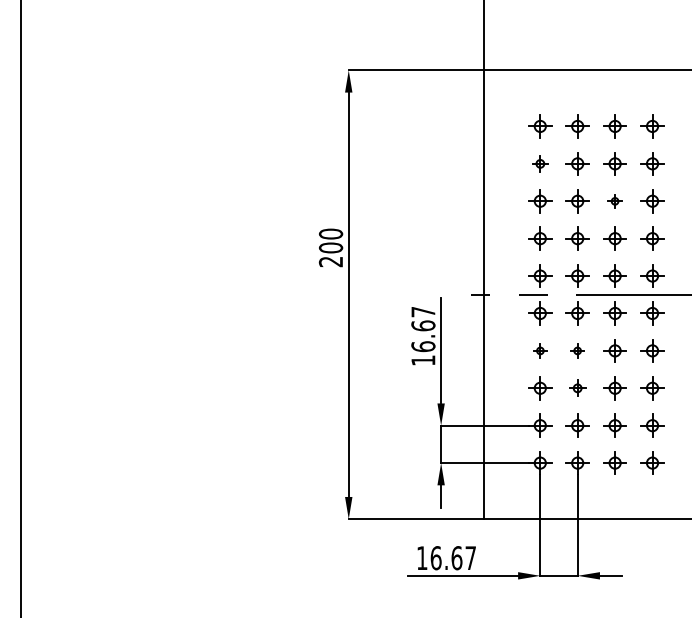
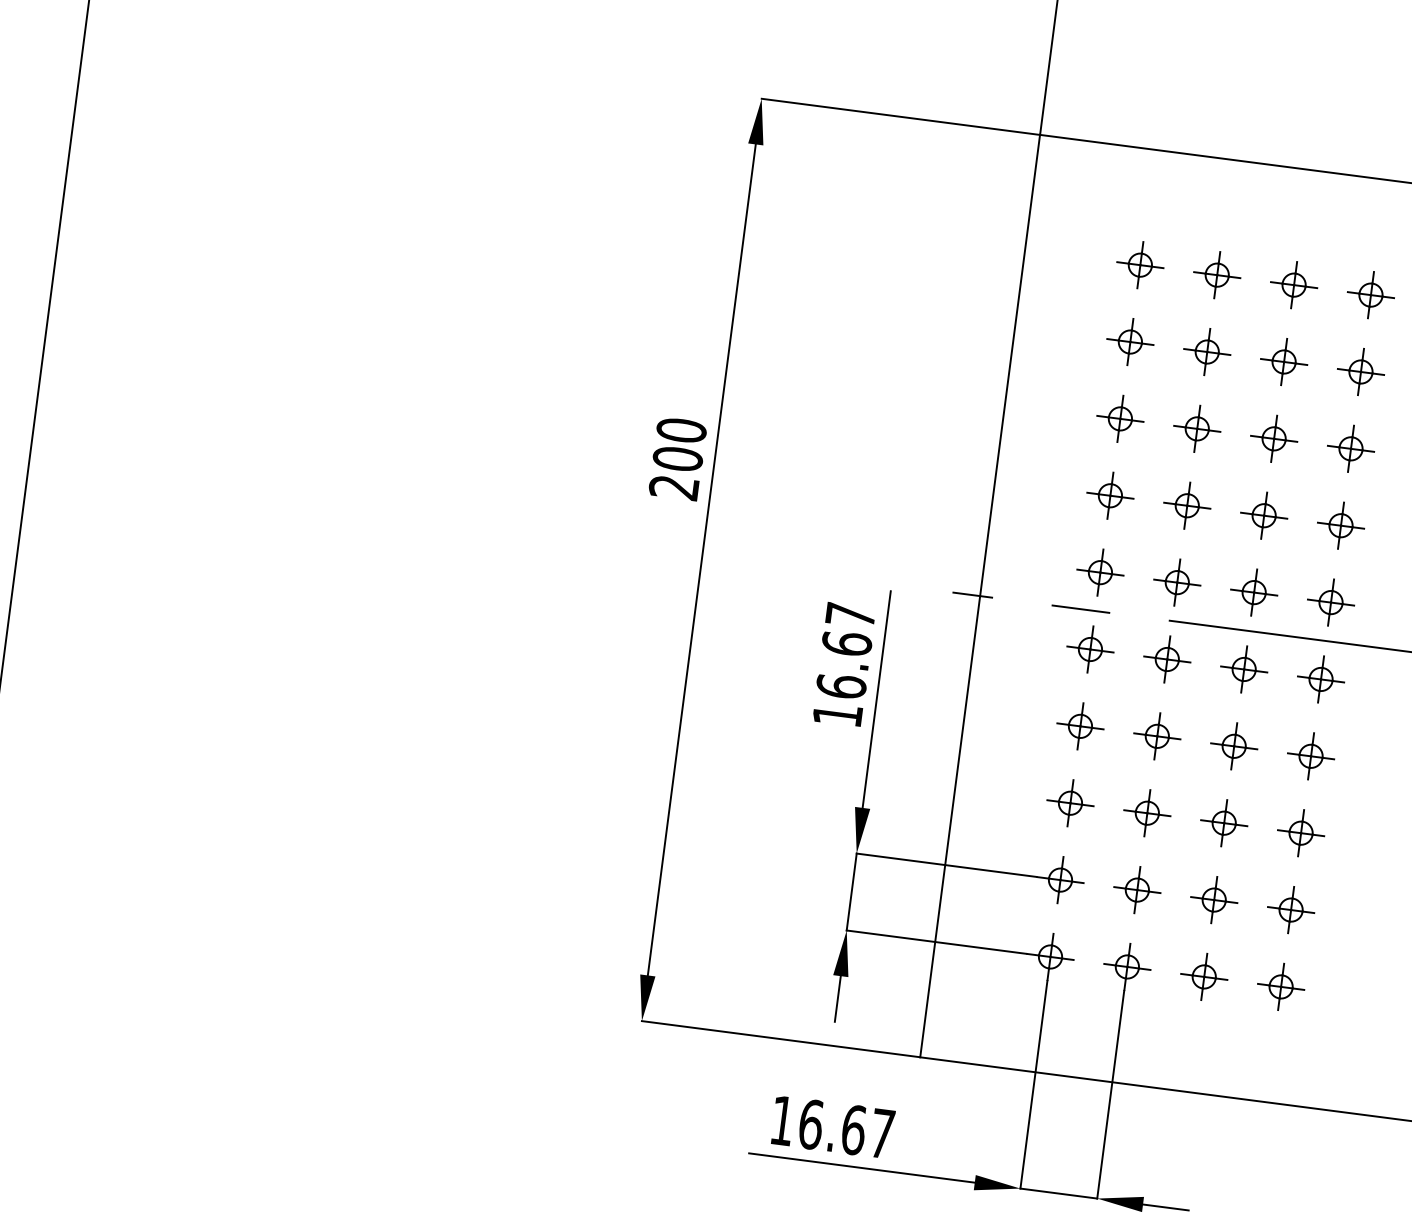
part: (540, 163) -> (1130, 341), size x1.43
part: (614, 201) -> (1272, 439), size x1.67
part: (540, 350) -> (1080, 725), size x1.67
part: (577, 350) -> (1156, 735), size x1.67
part: (577, 388) -> (1146, 813), size x1.43

